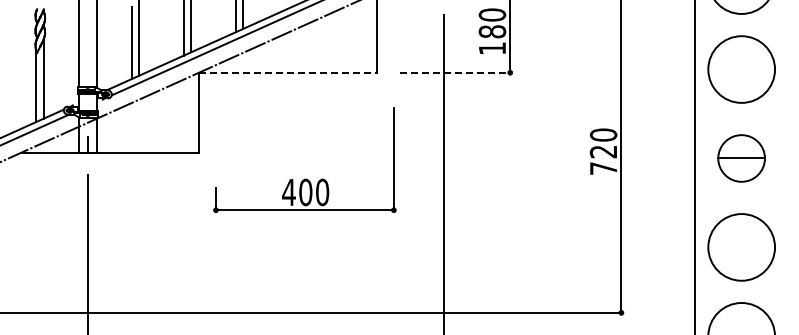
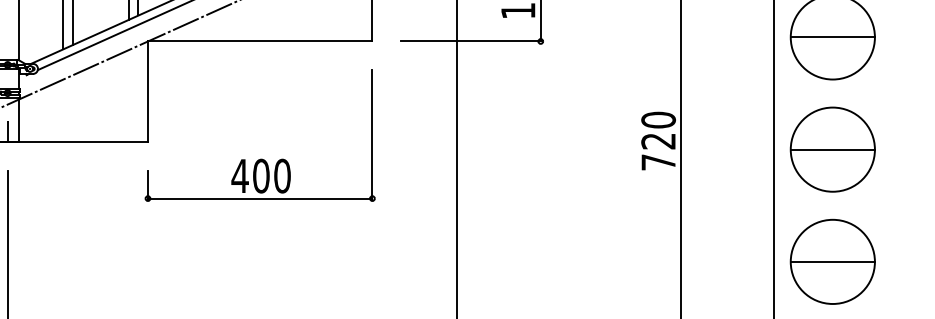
line: (741, 69) -> (832, 37), added
line: (287, 72) -> (259, 41), dashed -> solid
line: (455, 72) -> (471, 41), dashed -> solid
part: (741, 158) -> (832, 149), size x1.43
part: (304, 178) -> (259, 158), moved
line: (741, 247) -> (832, 262), added

